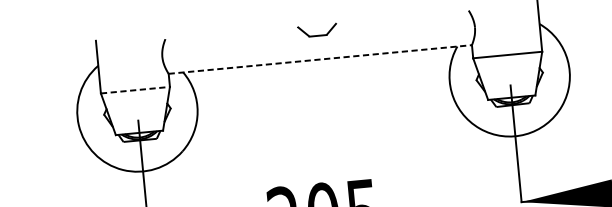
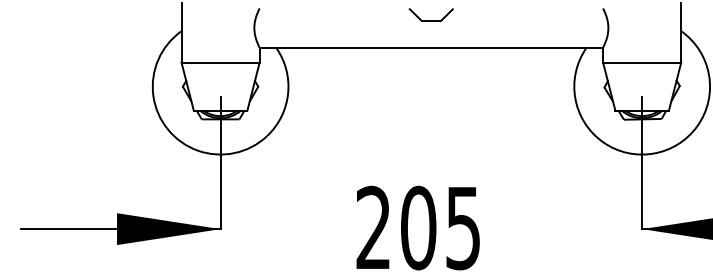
line: (320, 59) -> (431, 47), dashed -> solid
line: (136, 90) -> (221, 62), dashed -> solid

